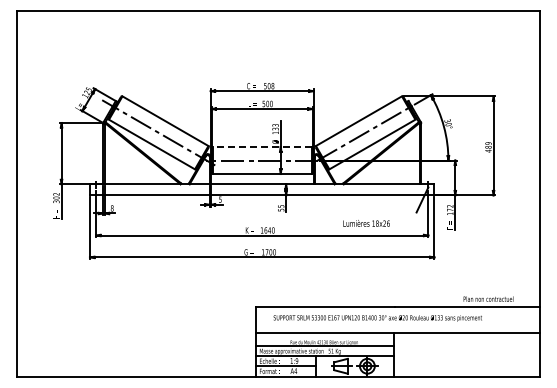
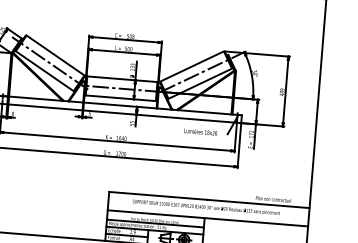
line: (262, 147) -> (122, 79), dashed -> solid
text: (366, 223) -> (200, 132), moved
text: (377, 318) -> (206, 207), moved

